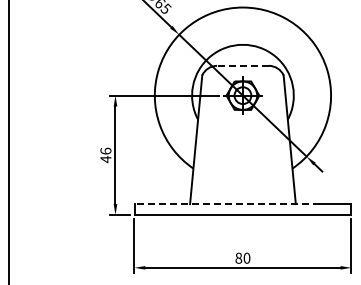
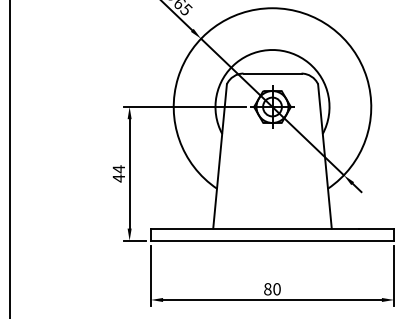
line: (242, 65) -> (271, 73), dashed -> solid
text: (105, 151) -> (118, 169), 46 -> 44
line: (227, 204) -> (255, 228), dashed -> solid

